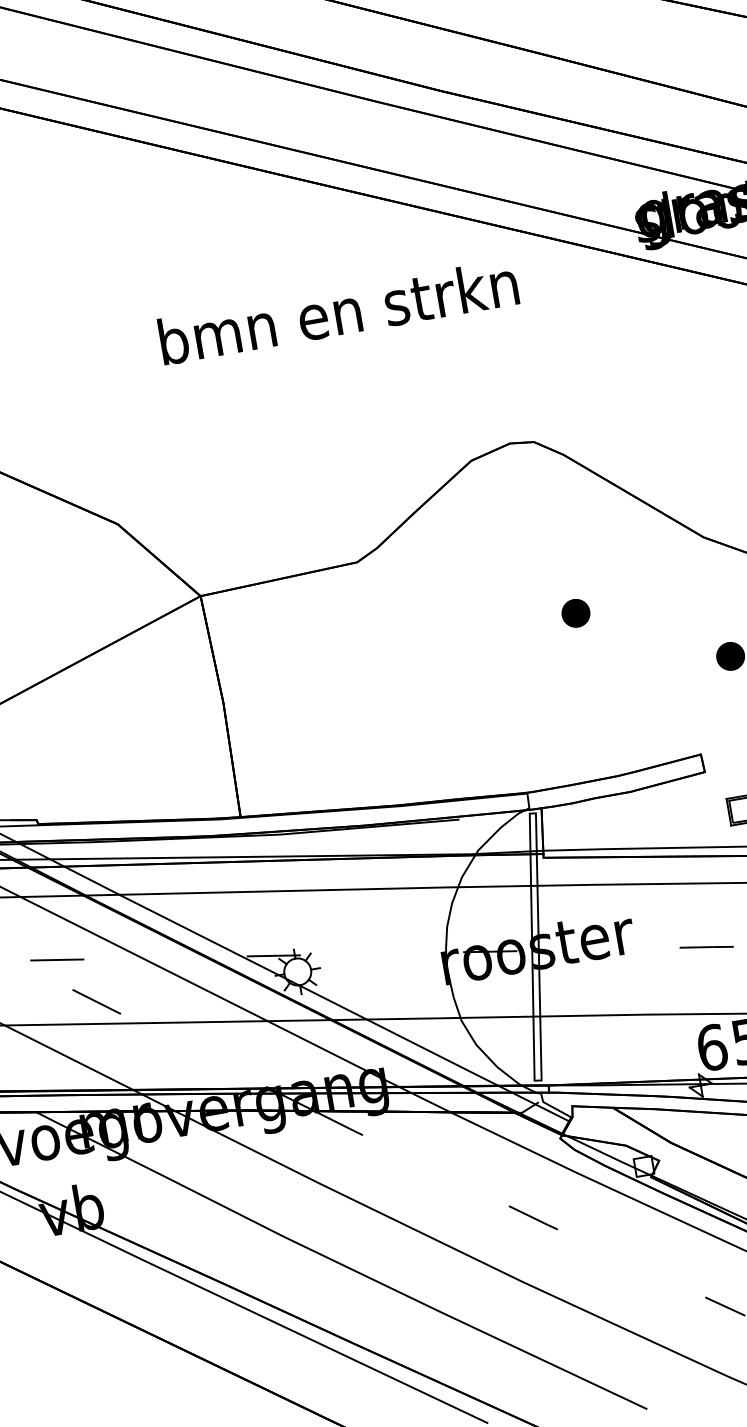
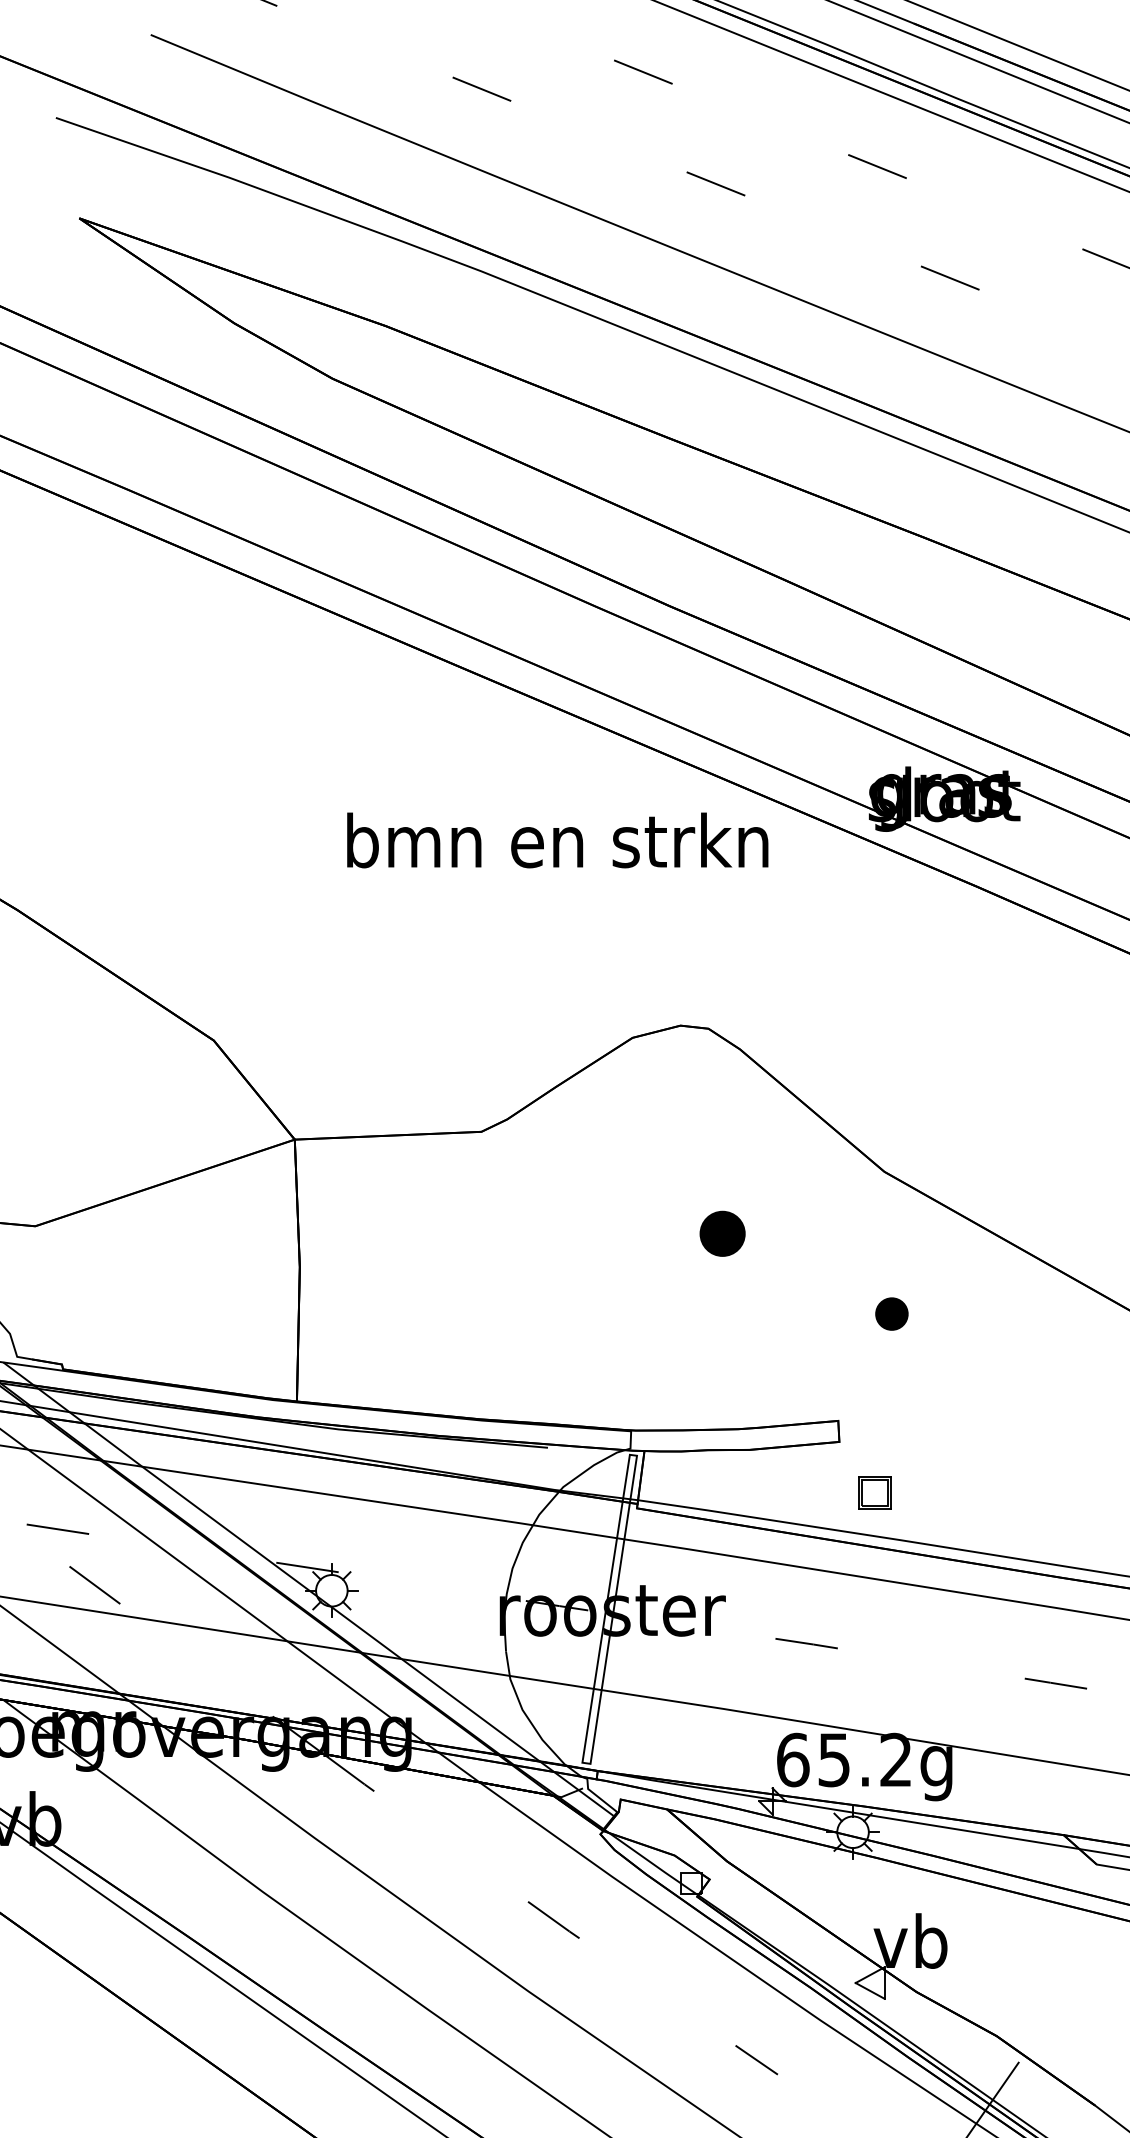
text: (338, 312) -> (557, 840), moved
part: (575, 613) -> (722, 1233), size x1.4

